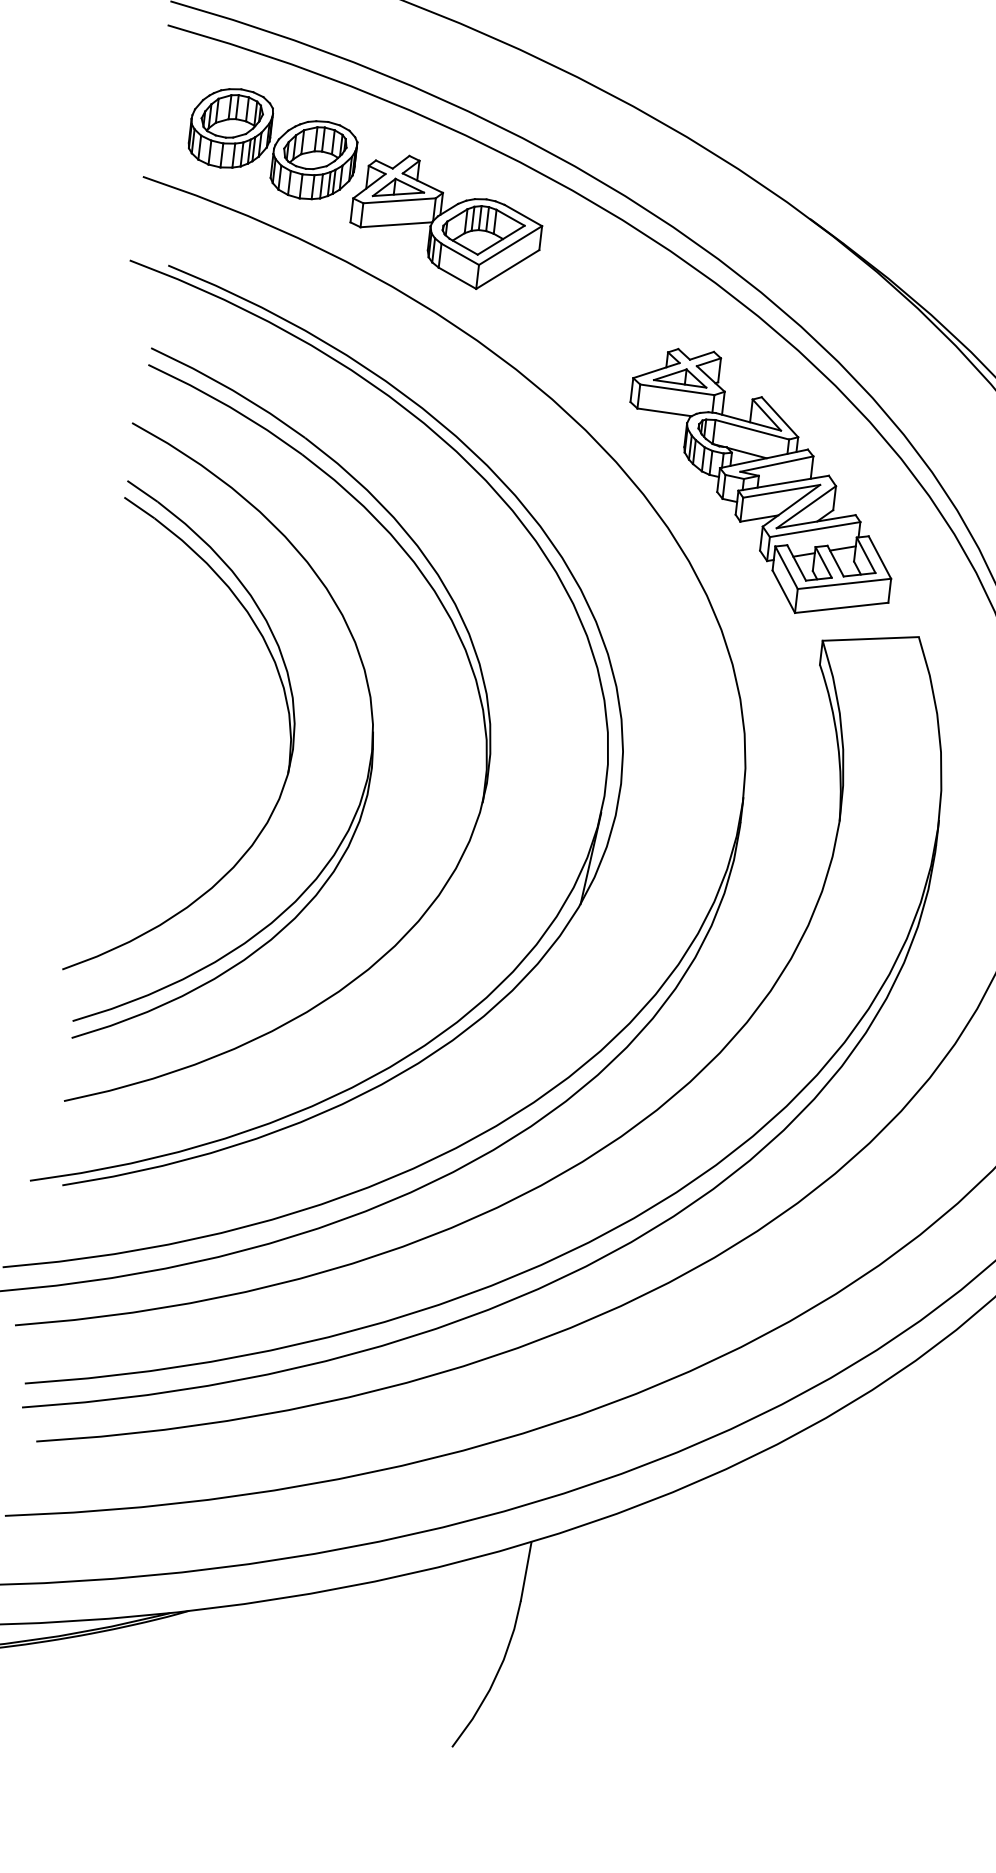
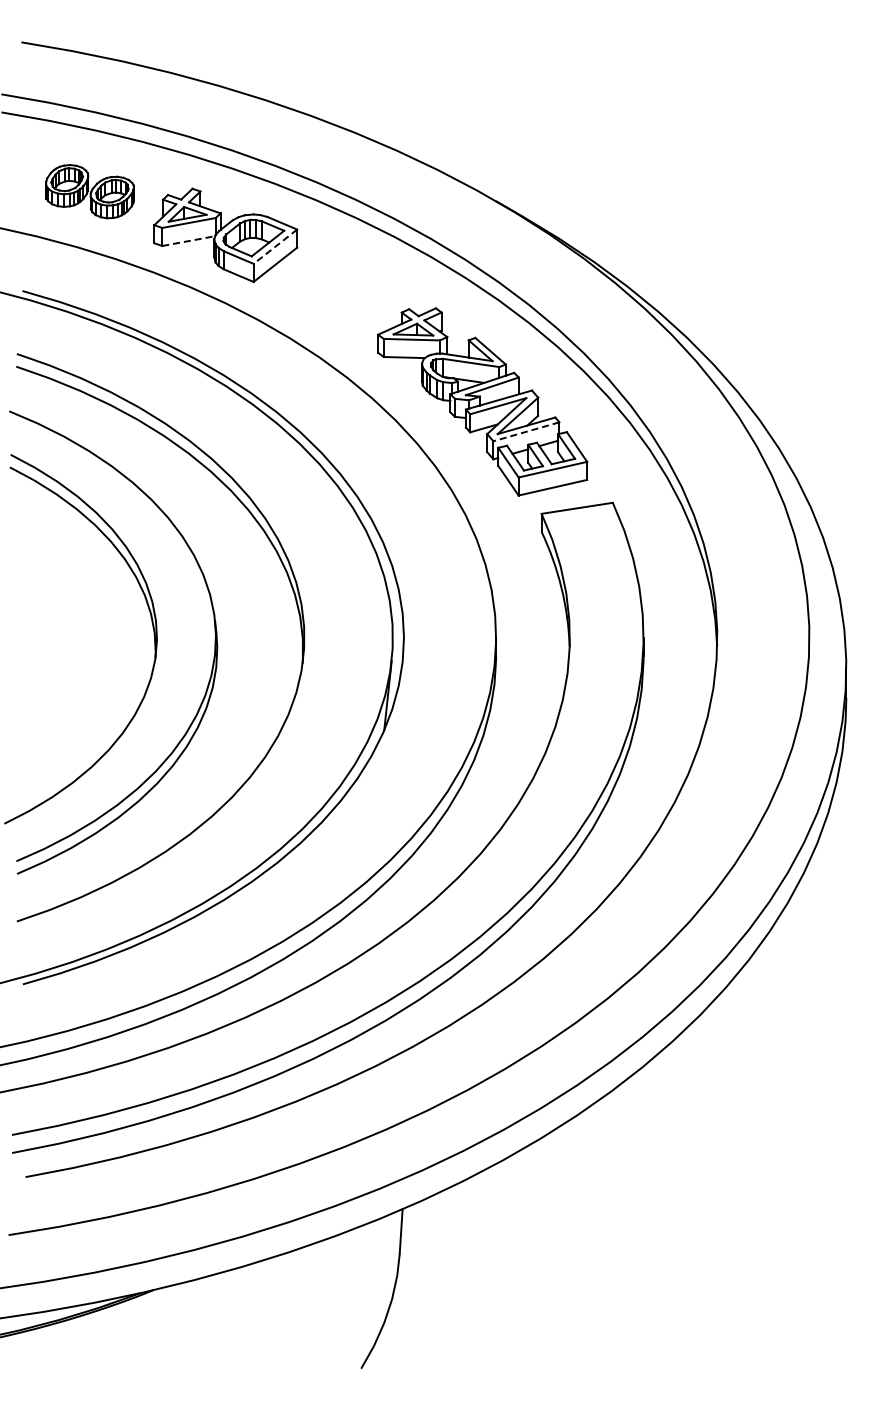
part: (272, 143) -> (89, 191), size x0.7
line: (396, 225) -> (188, 241), solid -> dashed
line: (510, 245) -> (275, 246), solid -> dashed
line: (813, 529) -> (525, 431), solid -> dashed

